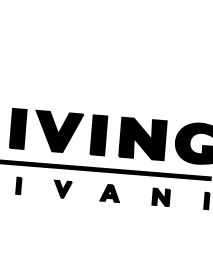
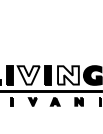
fill: (57, 132) -> (28, 75), removed
fill: (143, 139) -> (68, 75), removed

